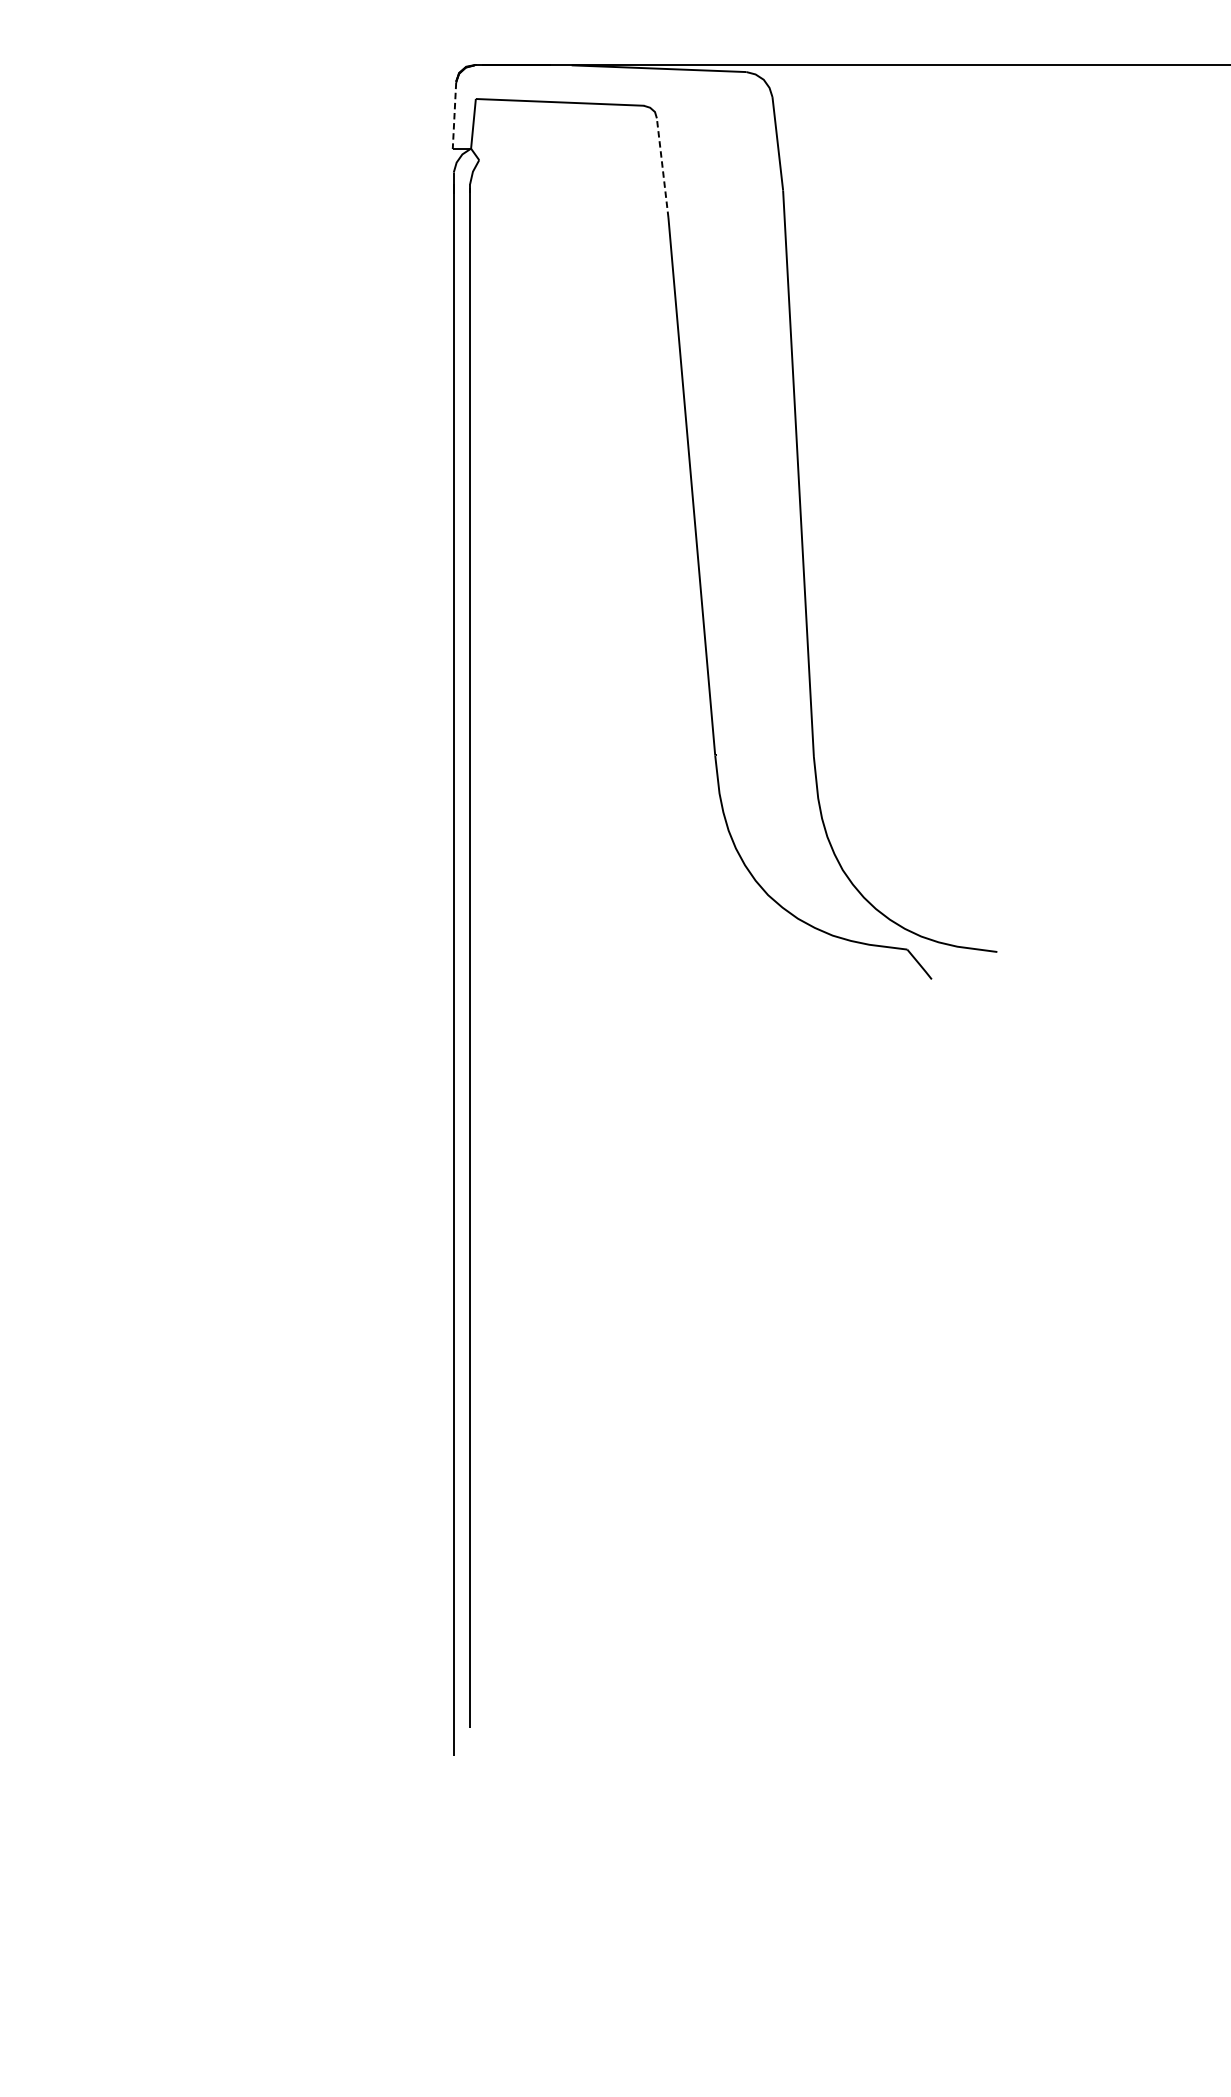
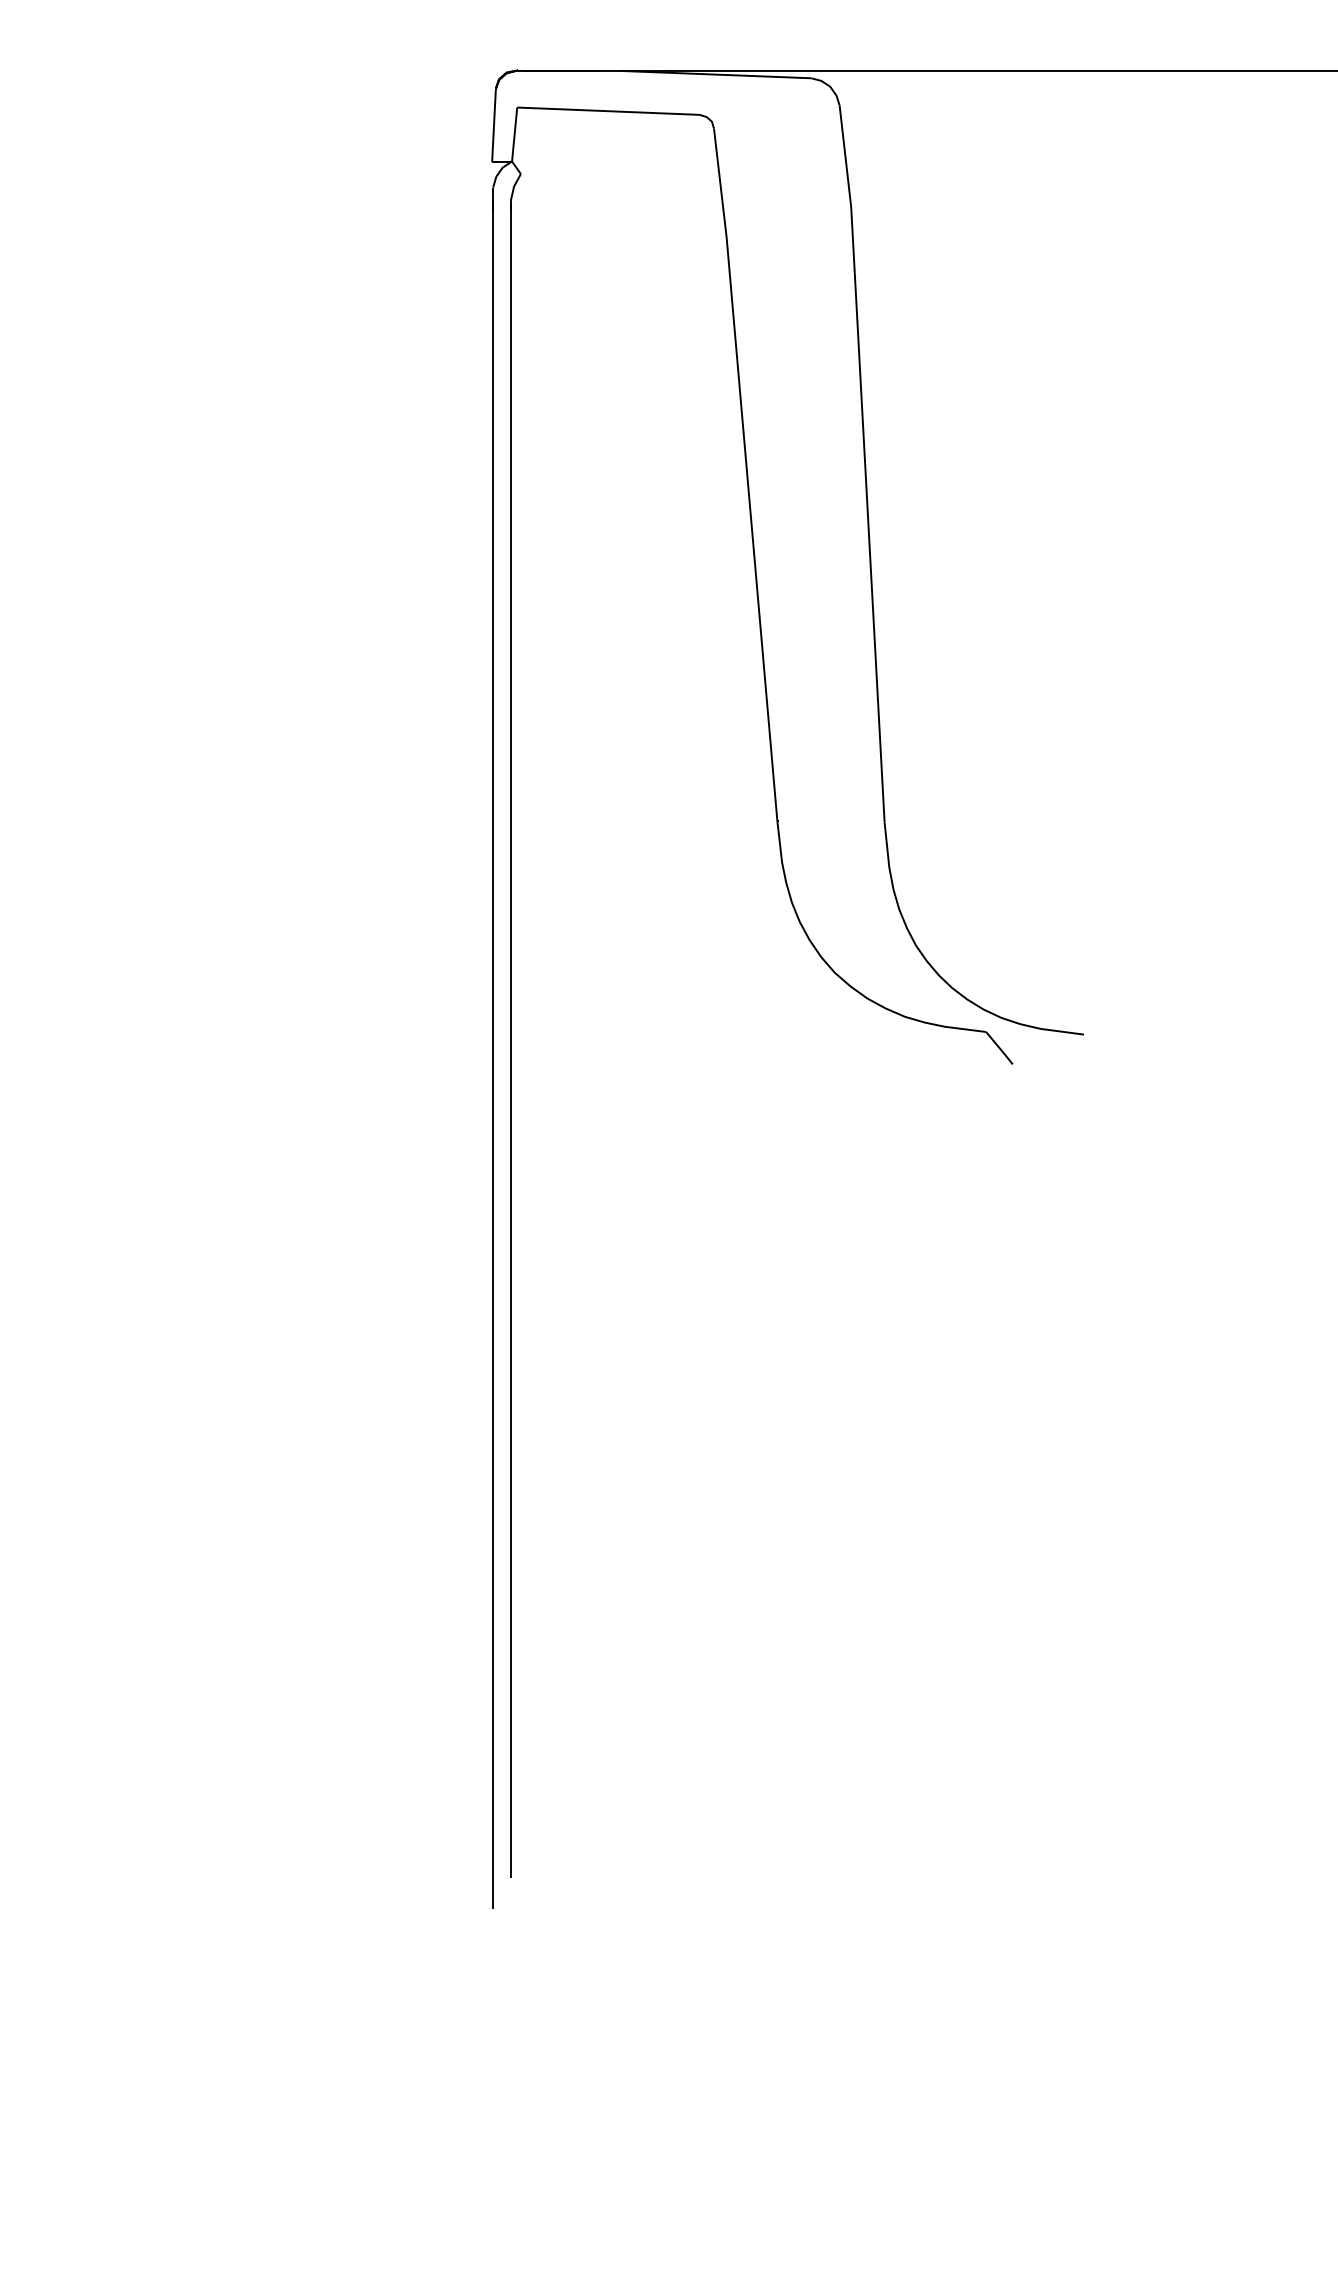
line: (454, 116) -> (493, 126), dashed -> solid
line: (662, 167) -> (720, 182), dashed -> solid

